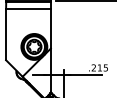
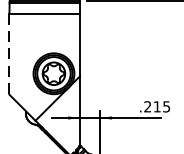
line: (6, 34) -> (10, 54), solid -> dashed

